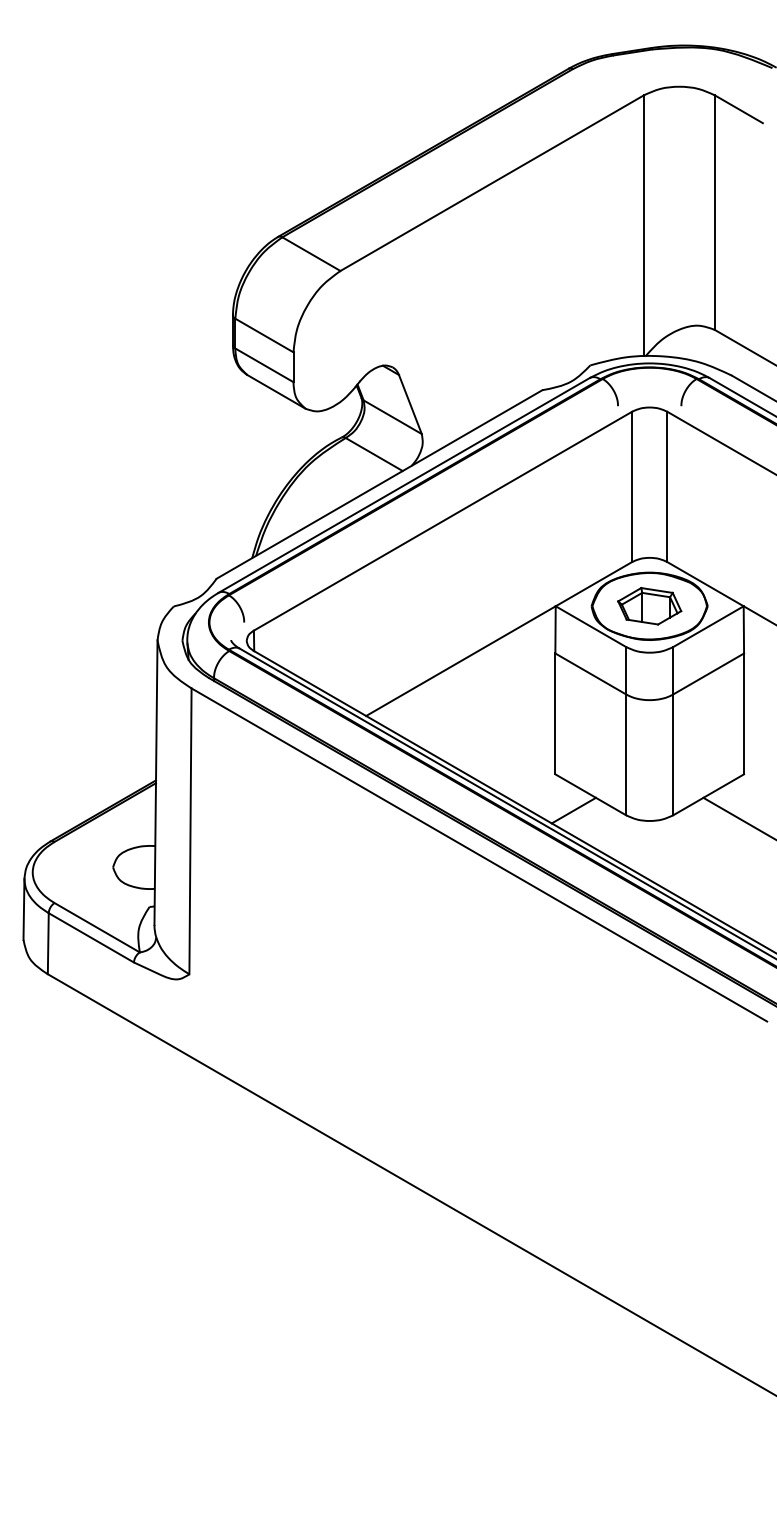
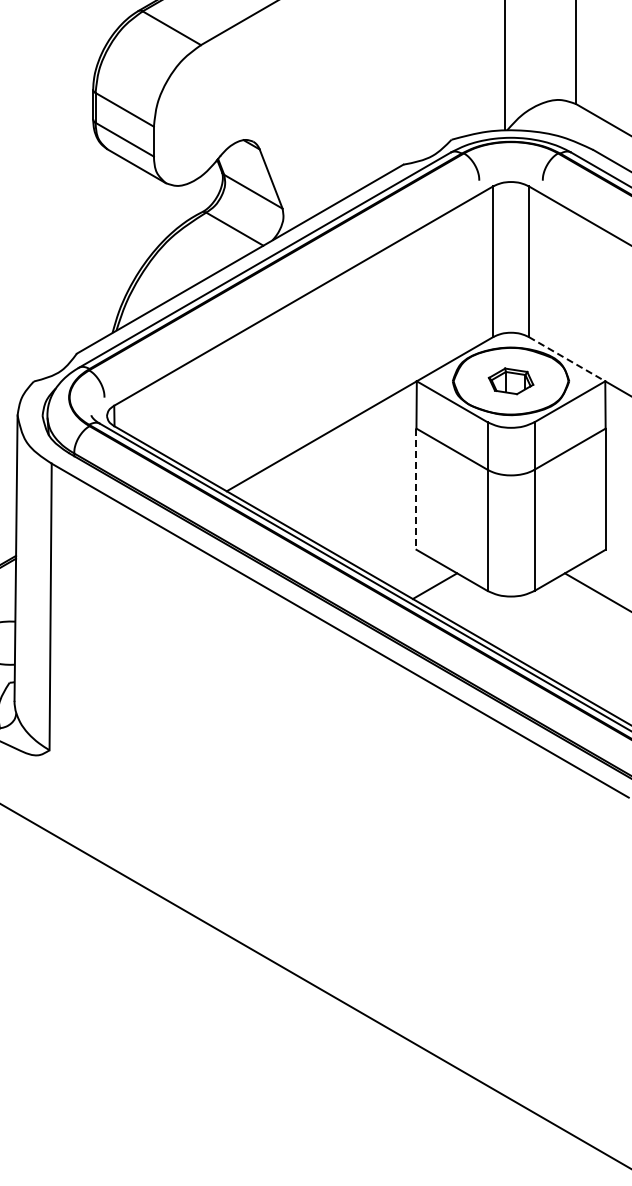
line: (705, 584) -> (566, 359), solid -> dashed
part: (649, 606) -> (510, 381), size x0.7
line: (555, 714) -> (416, 489), solid -> dashed

